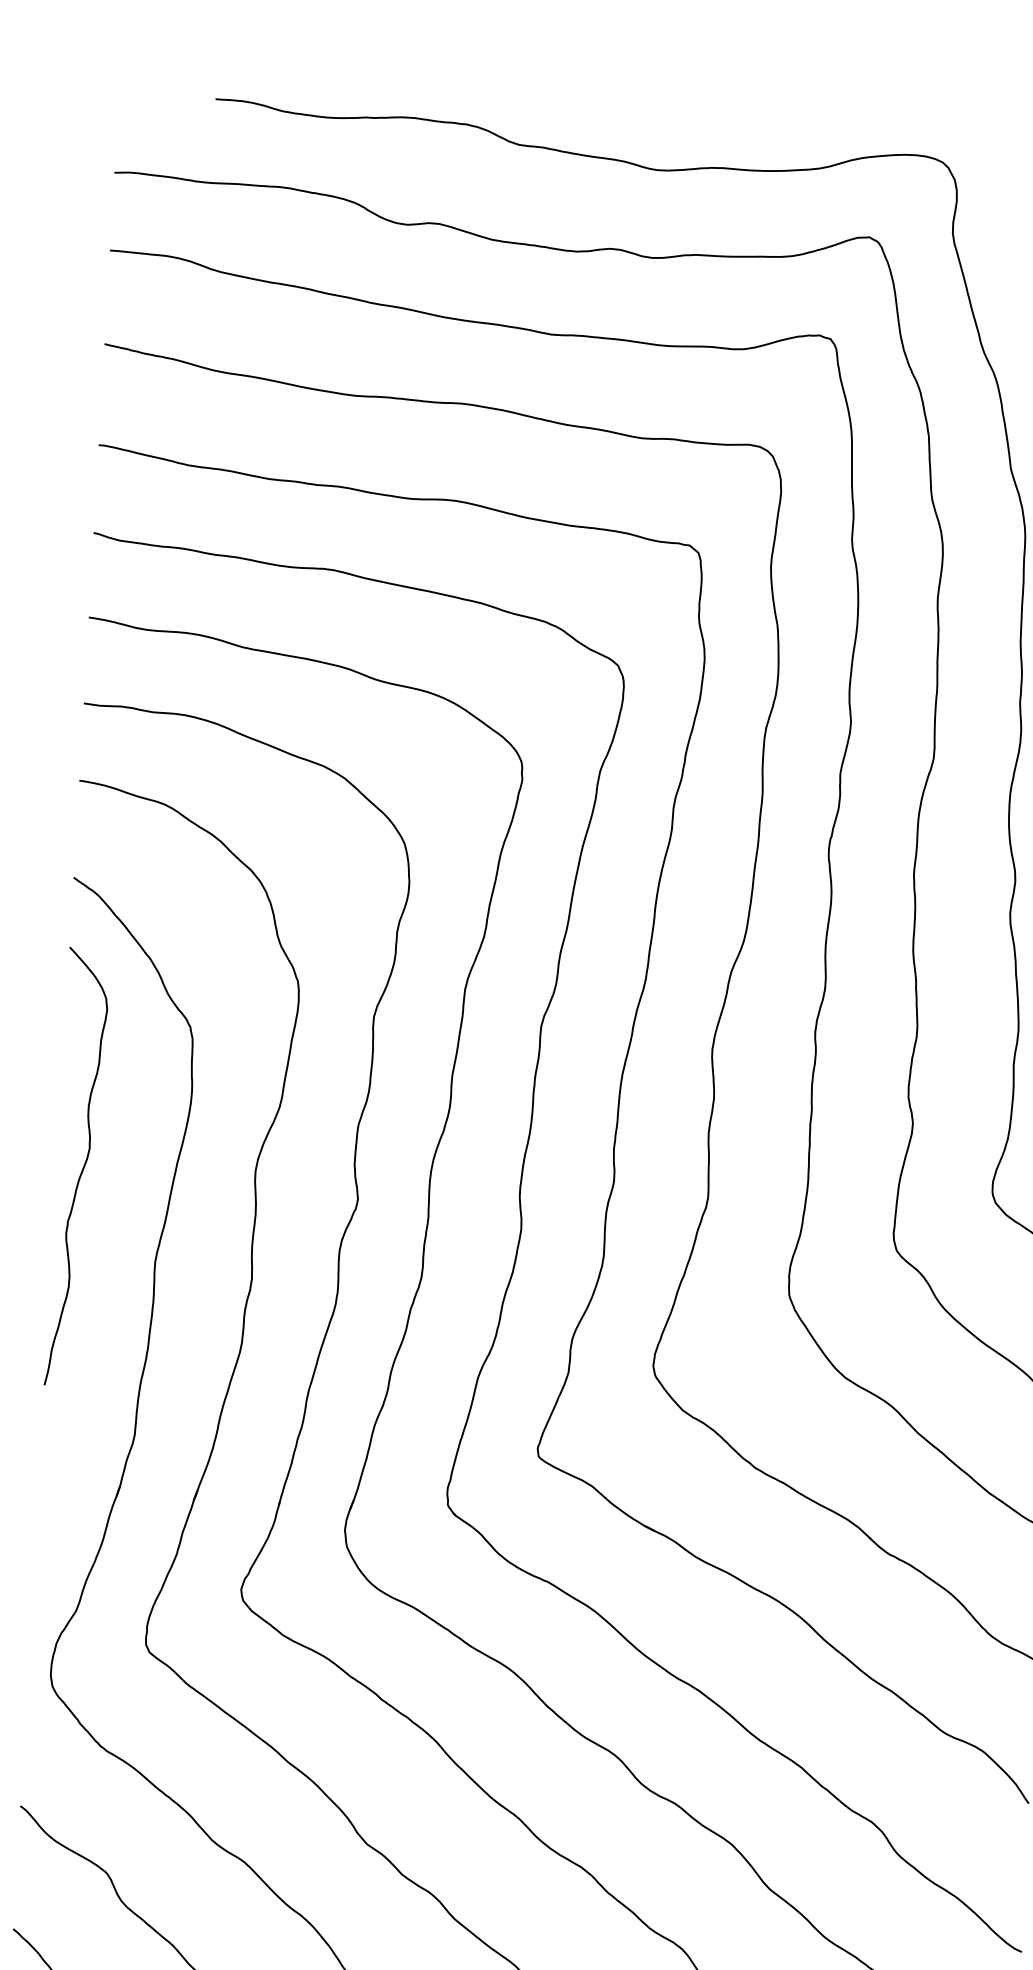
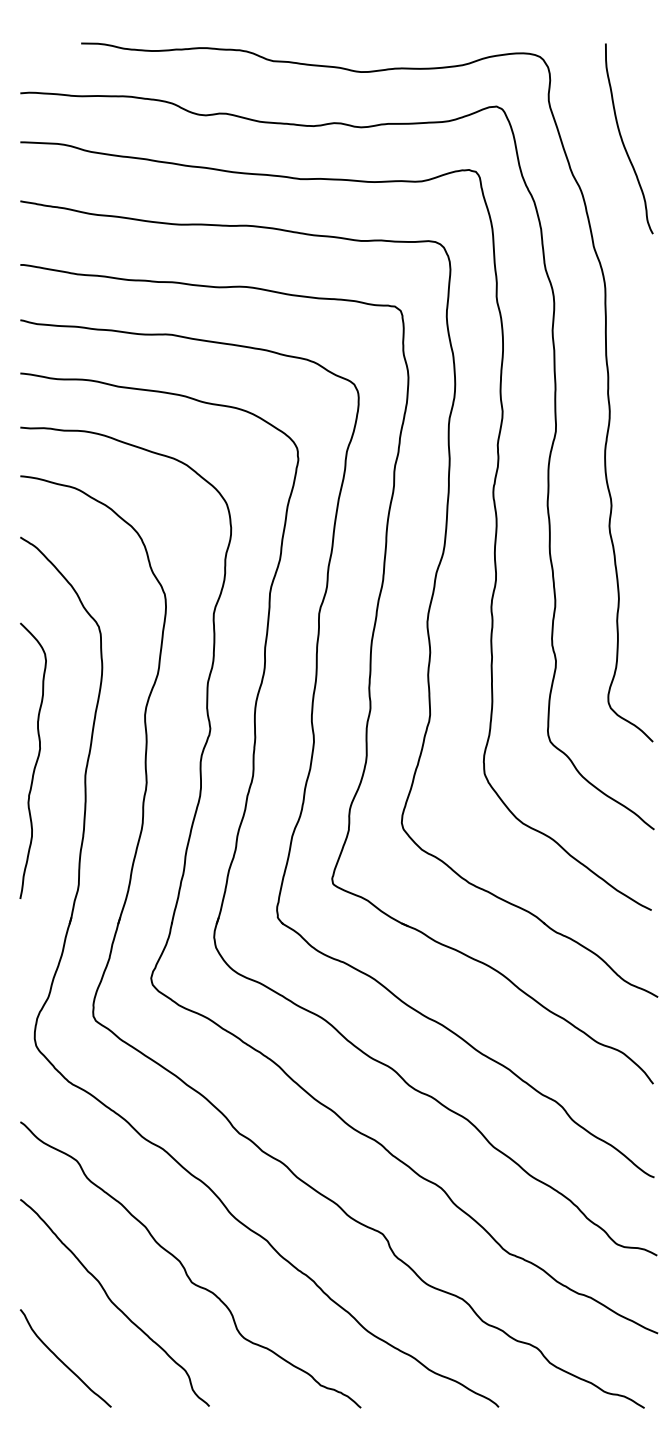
curve: (81, 1169) -> (35, 762), moved

